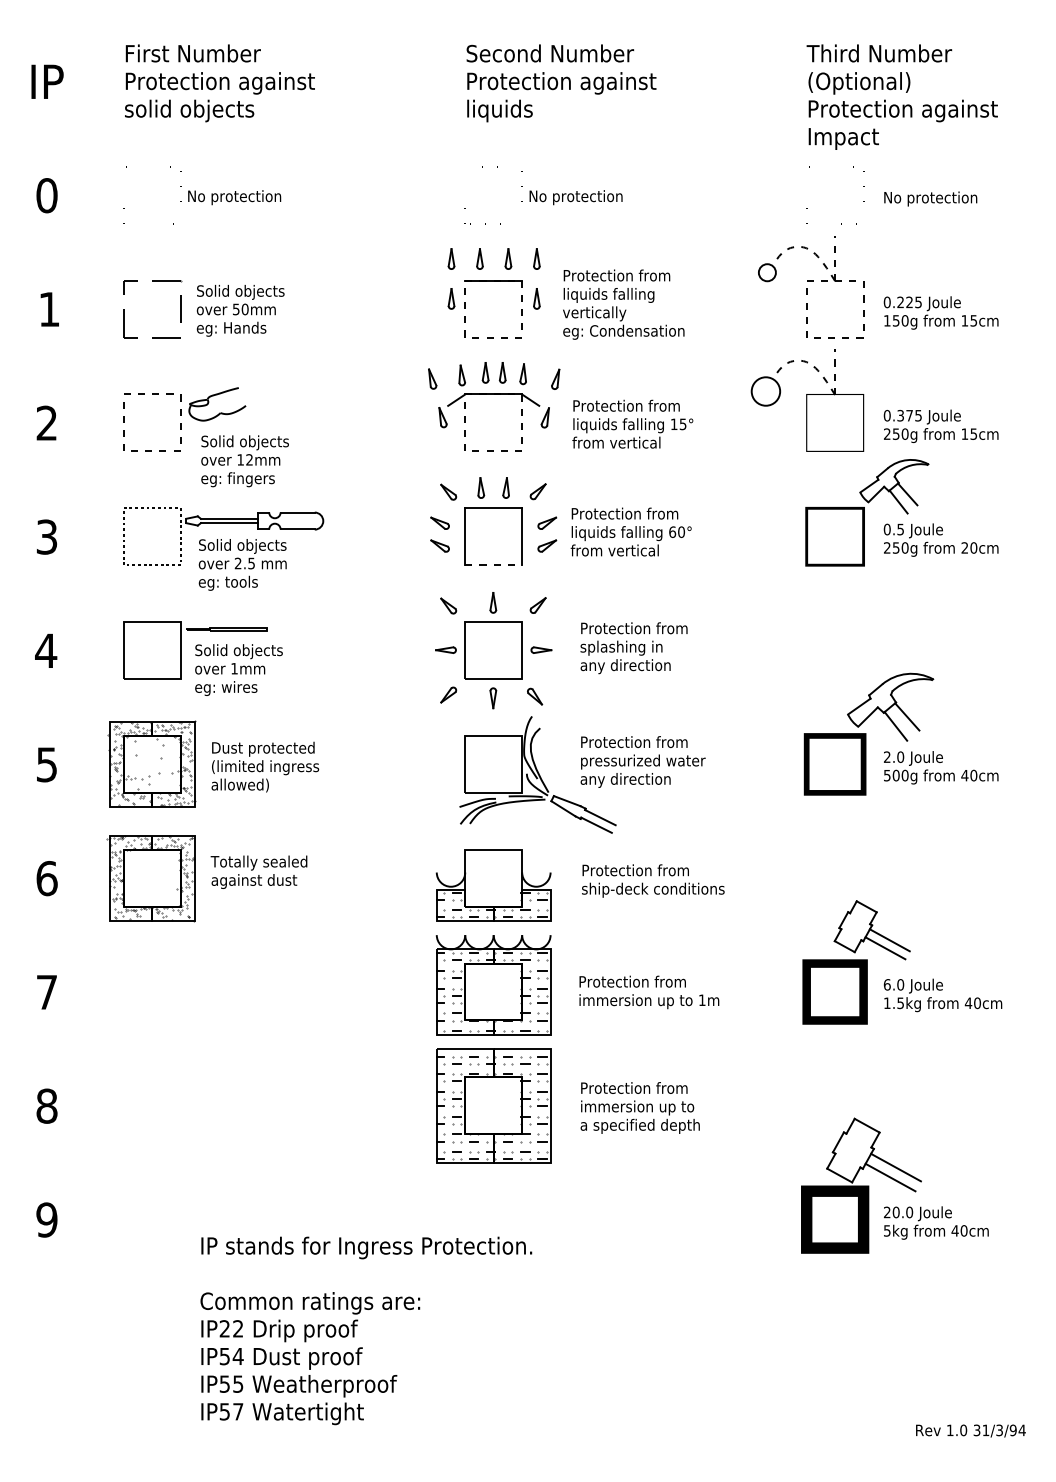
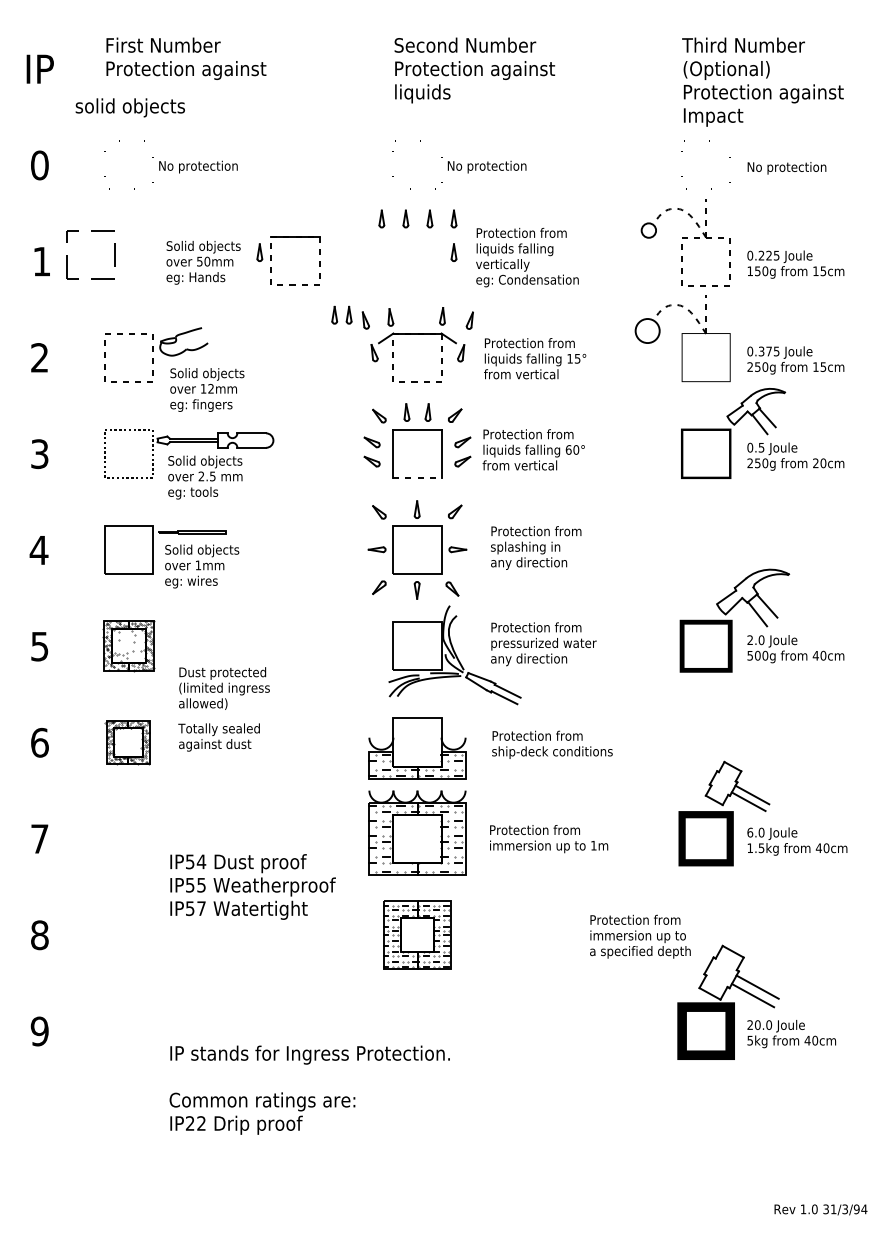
text: (188, 110) -> (129, 107), moved
part: (153, 280) -> (91, 231), moved
part: (465, 308) -> (271, 260), moved
part: (493, 371) -> (341, 314), moved
part: (151, 763) -> (128, 645), size x0.7
text: (265, 767) -> (224, 688), moved
part: (150, 878) -> (127, 742), size x0.6
part: (493, 1105) -> (417, 934), size x0.7
text: (640, 1107) -> (640, 936), moved
text: (298, 1385) -> (252, 886), moved

